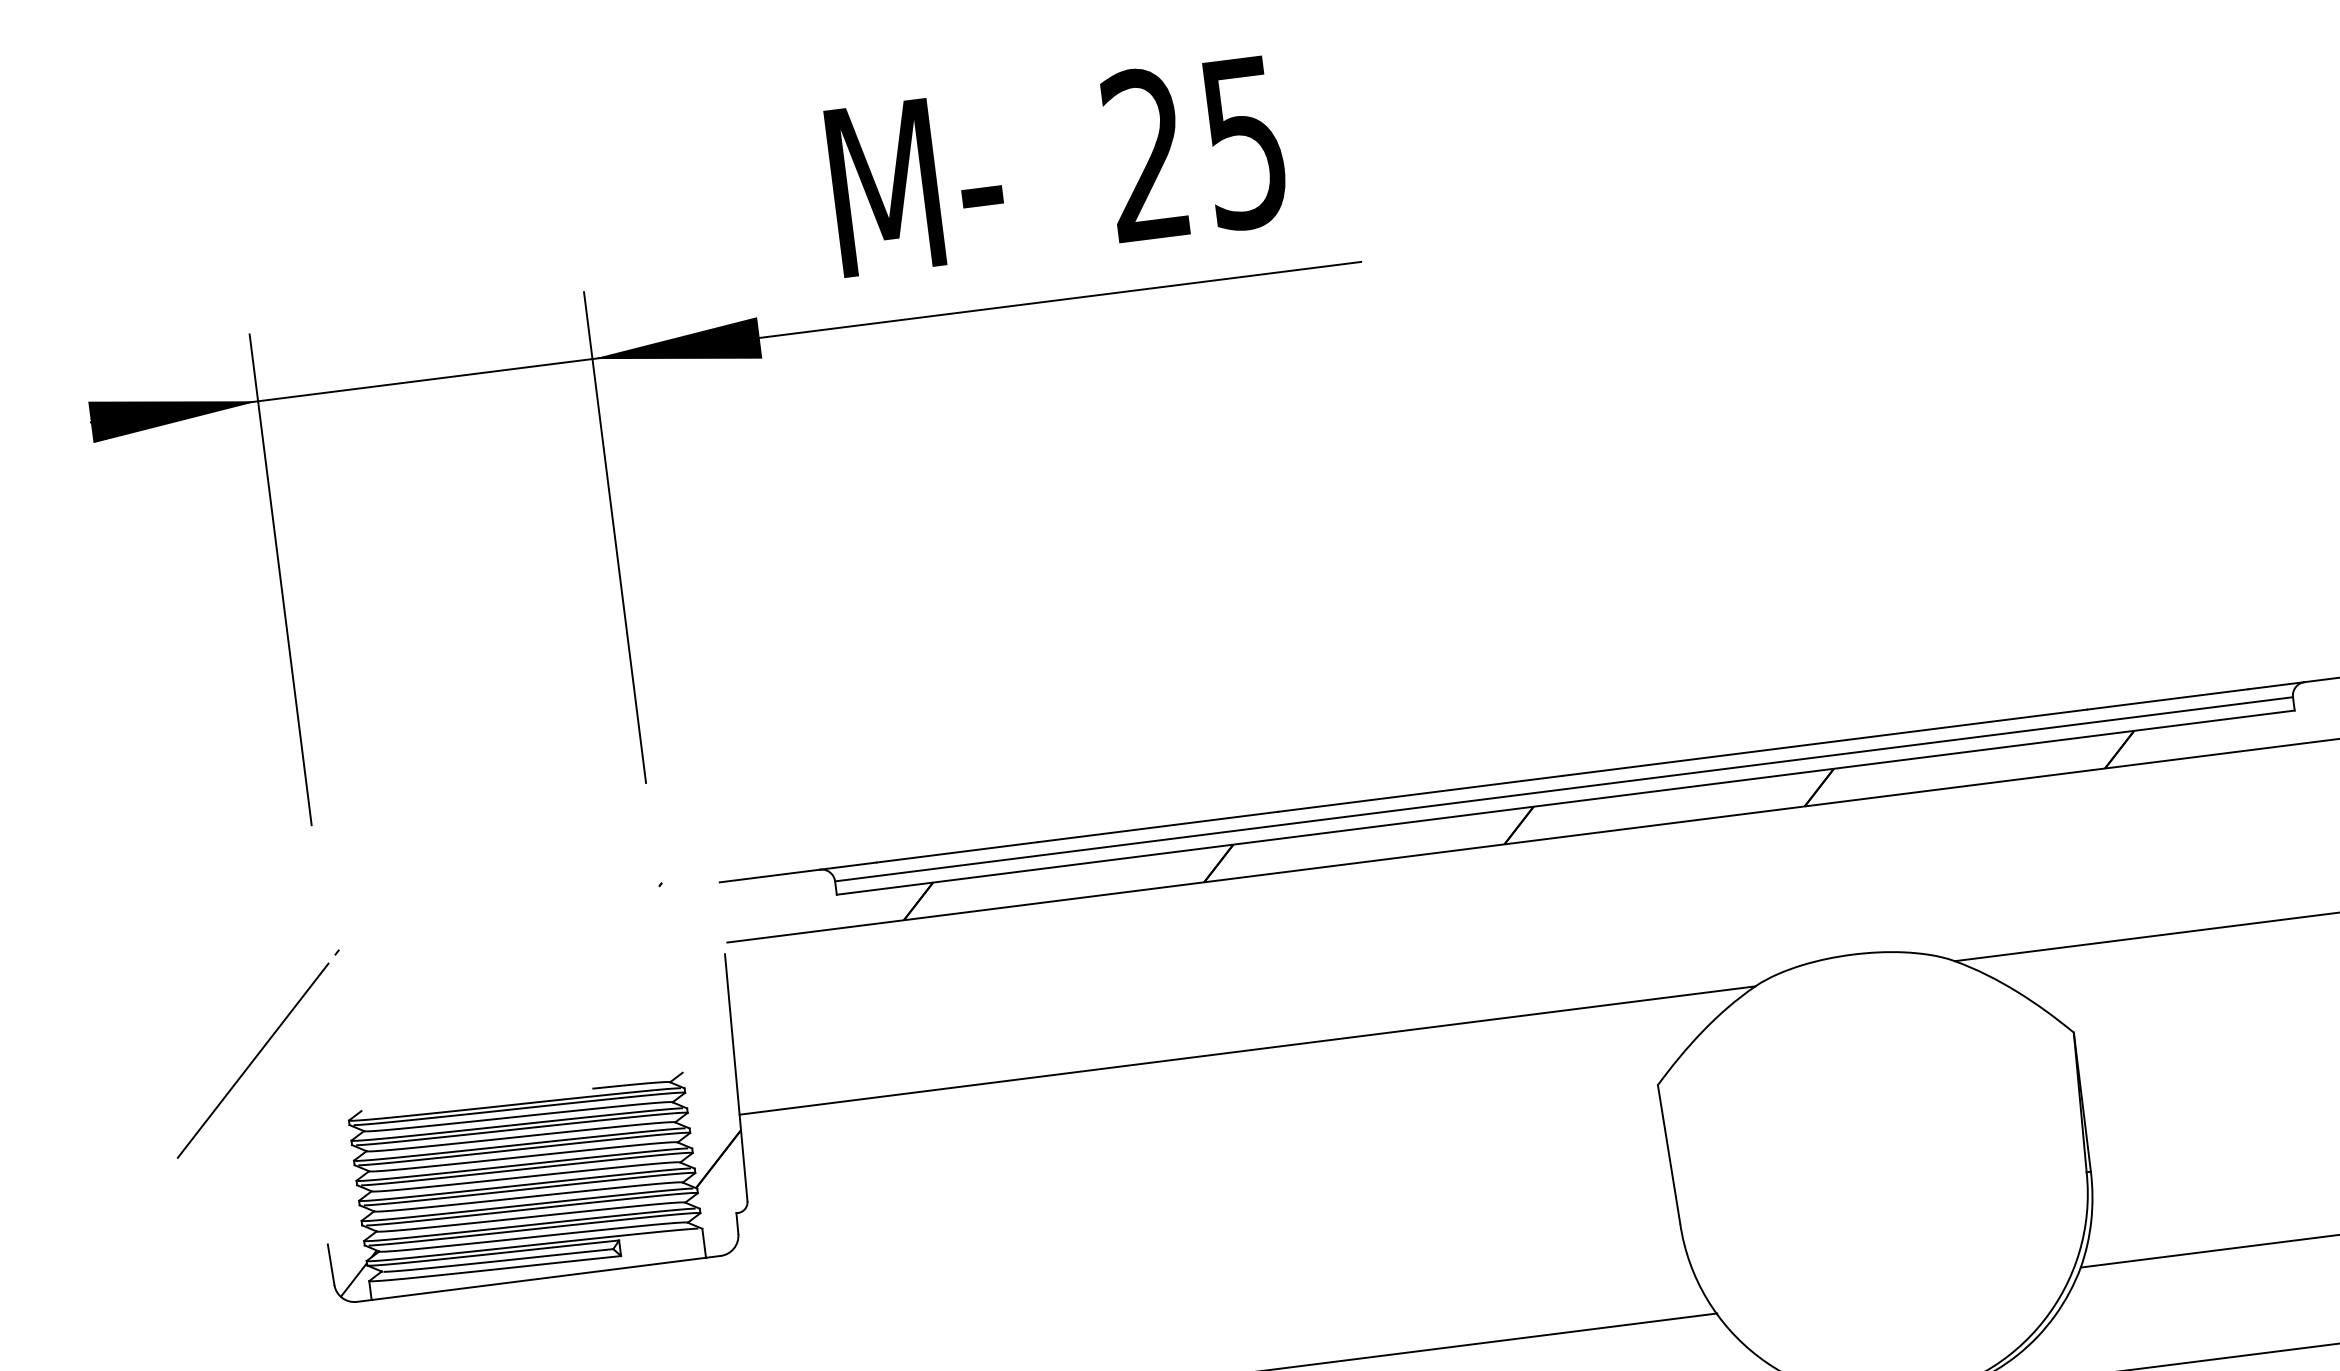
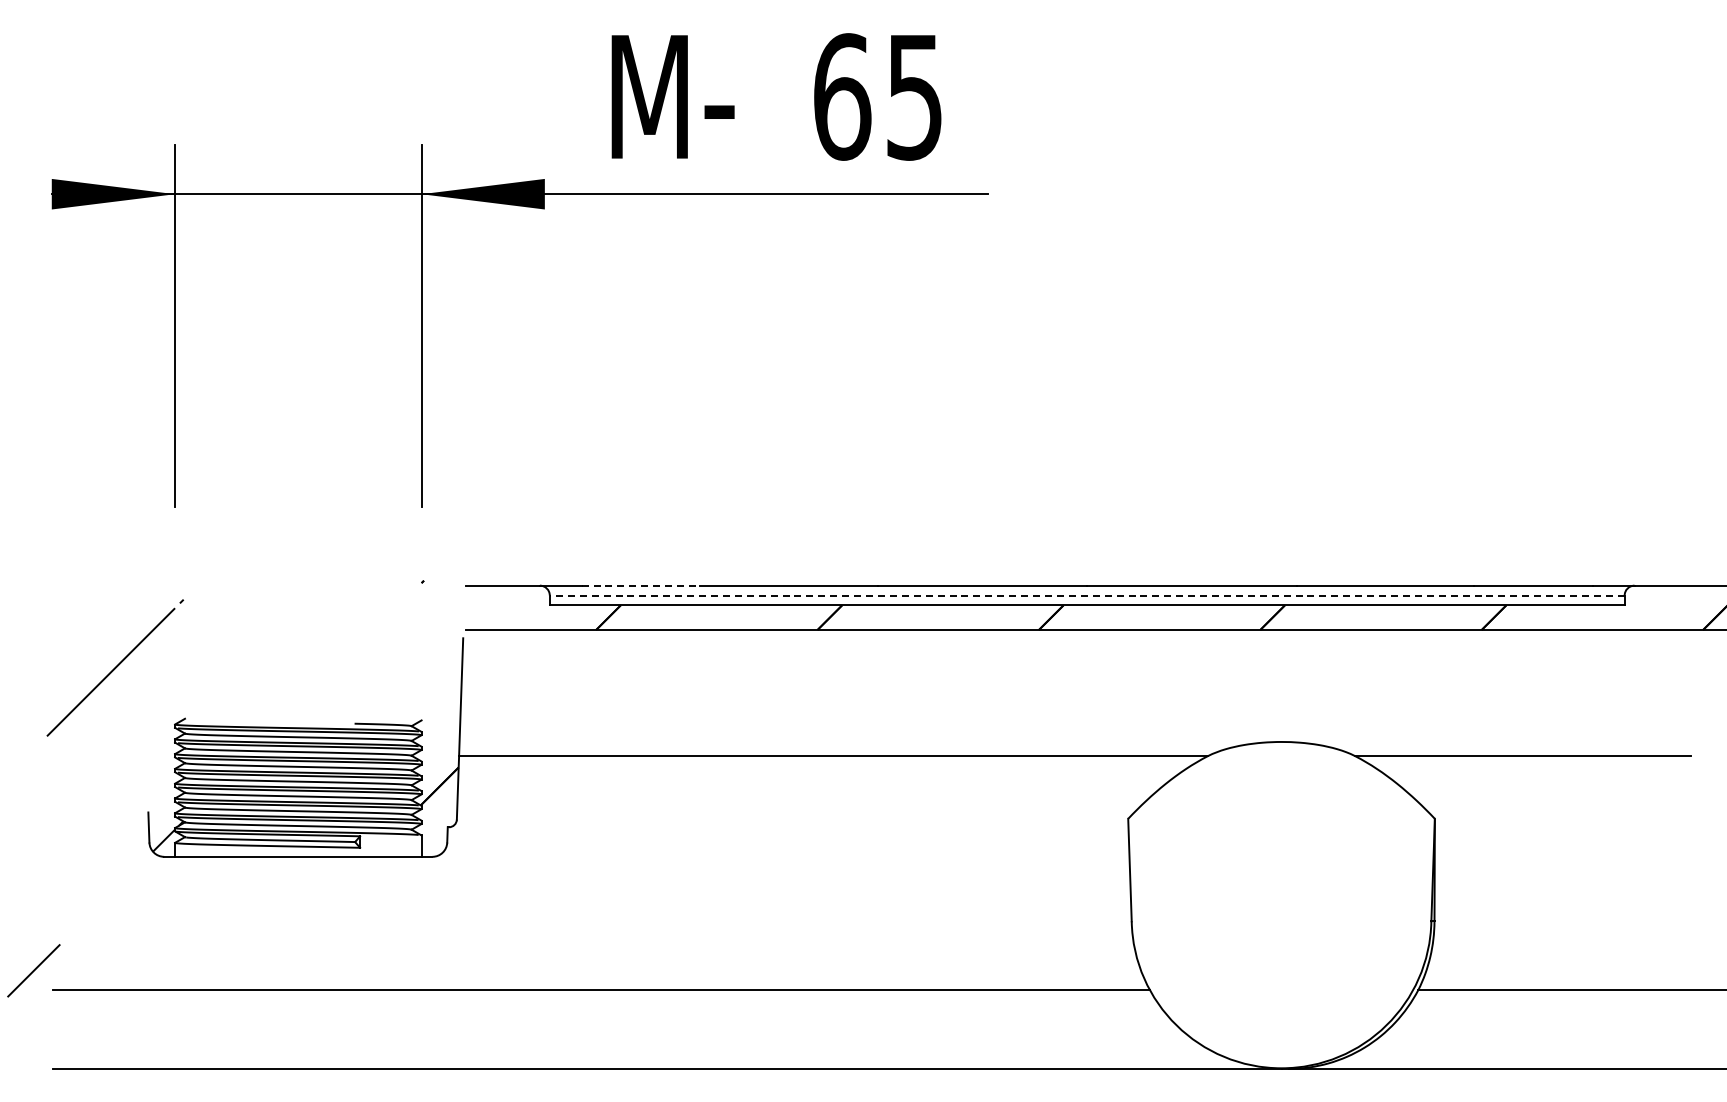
text: (1146, 154) -> (842, 96), 25 -> 65
line: (1563, 789) -> (1086, 595), solid -> dashed
line: (957, 852) -> (641, 585), solid -> dashed

